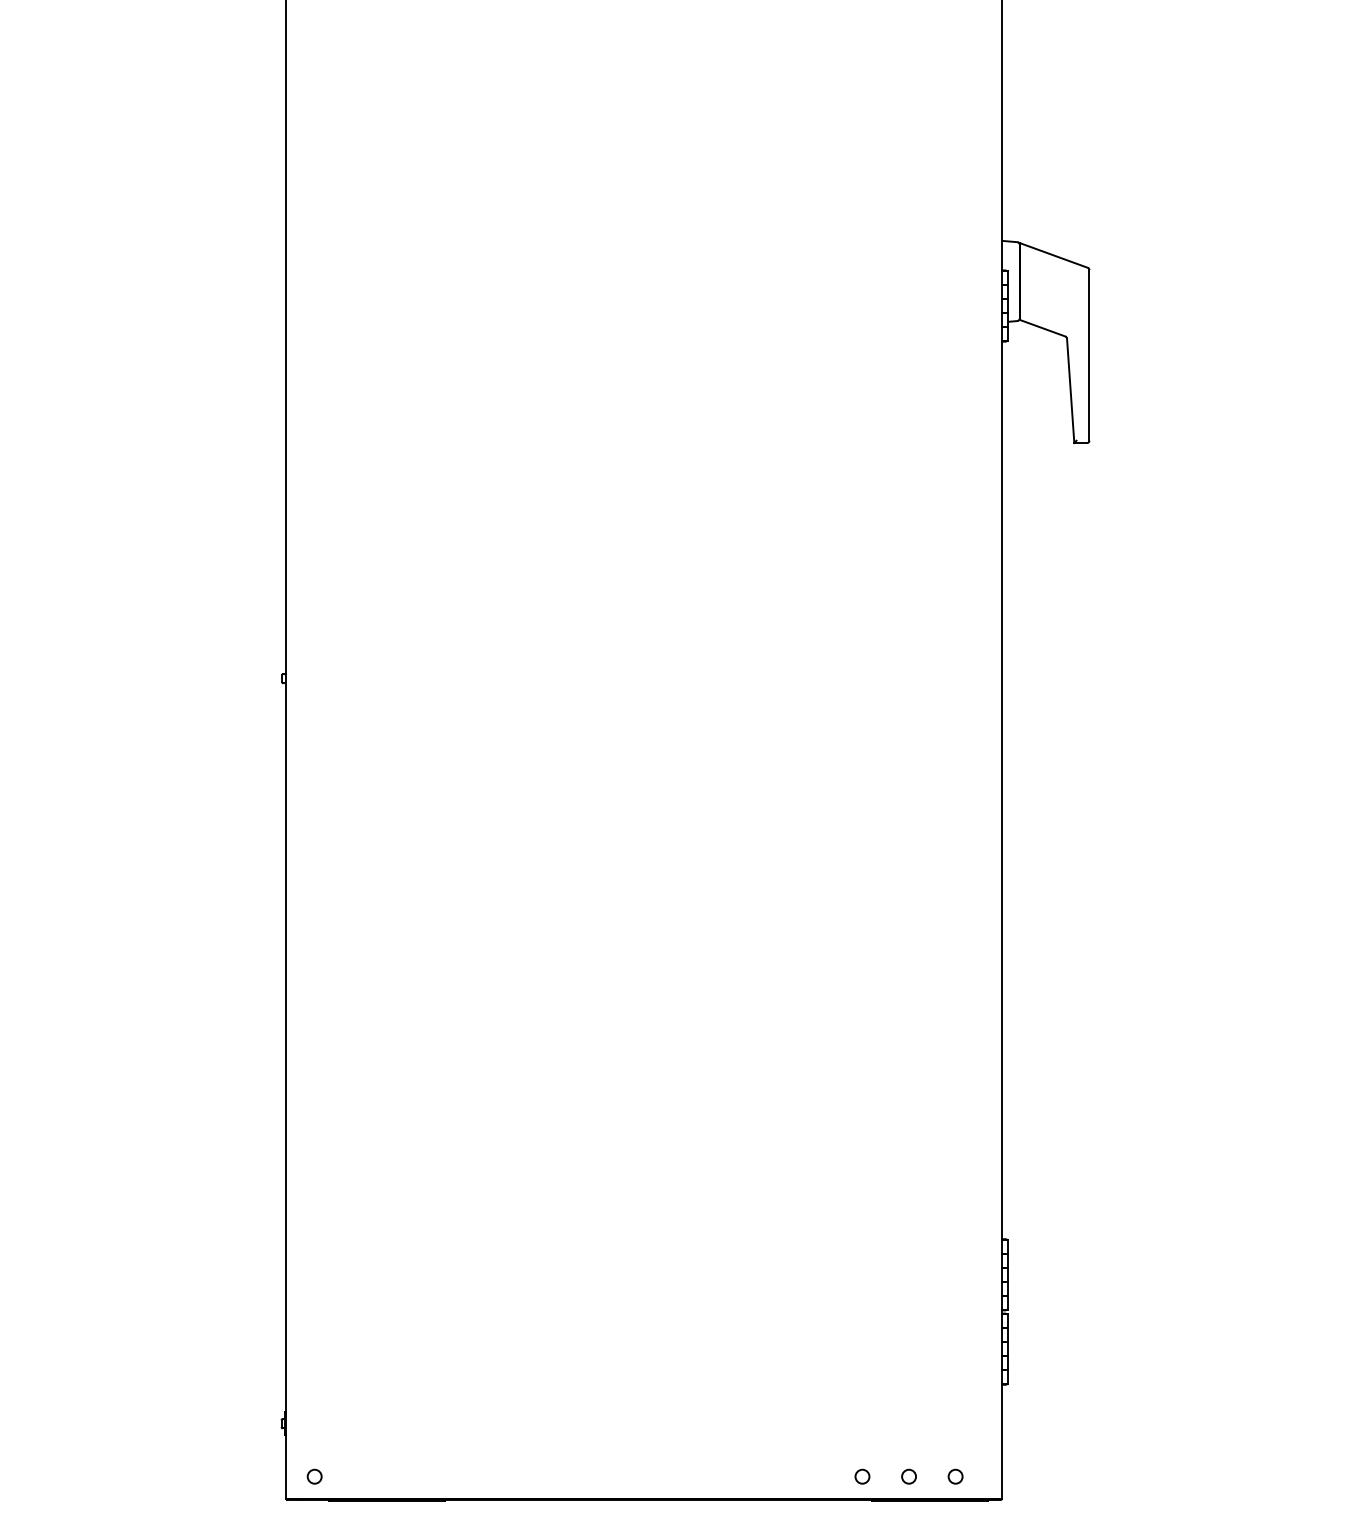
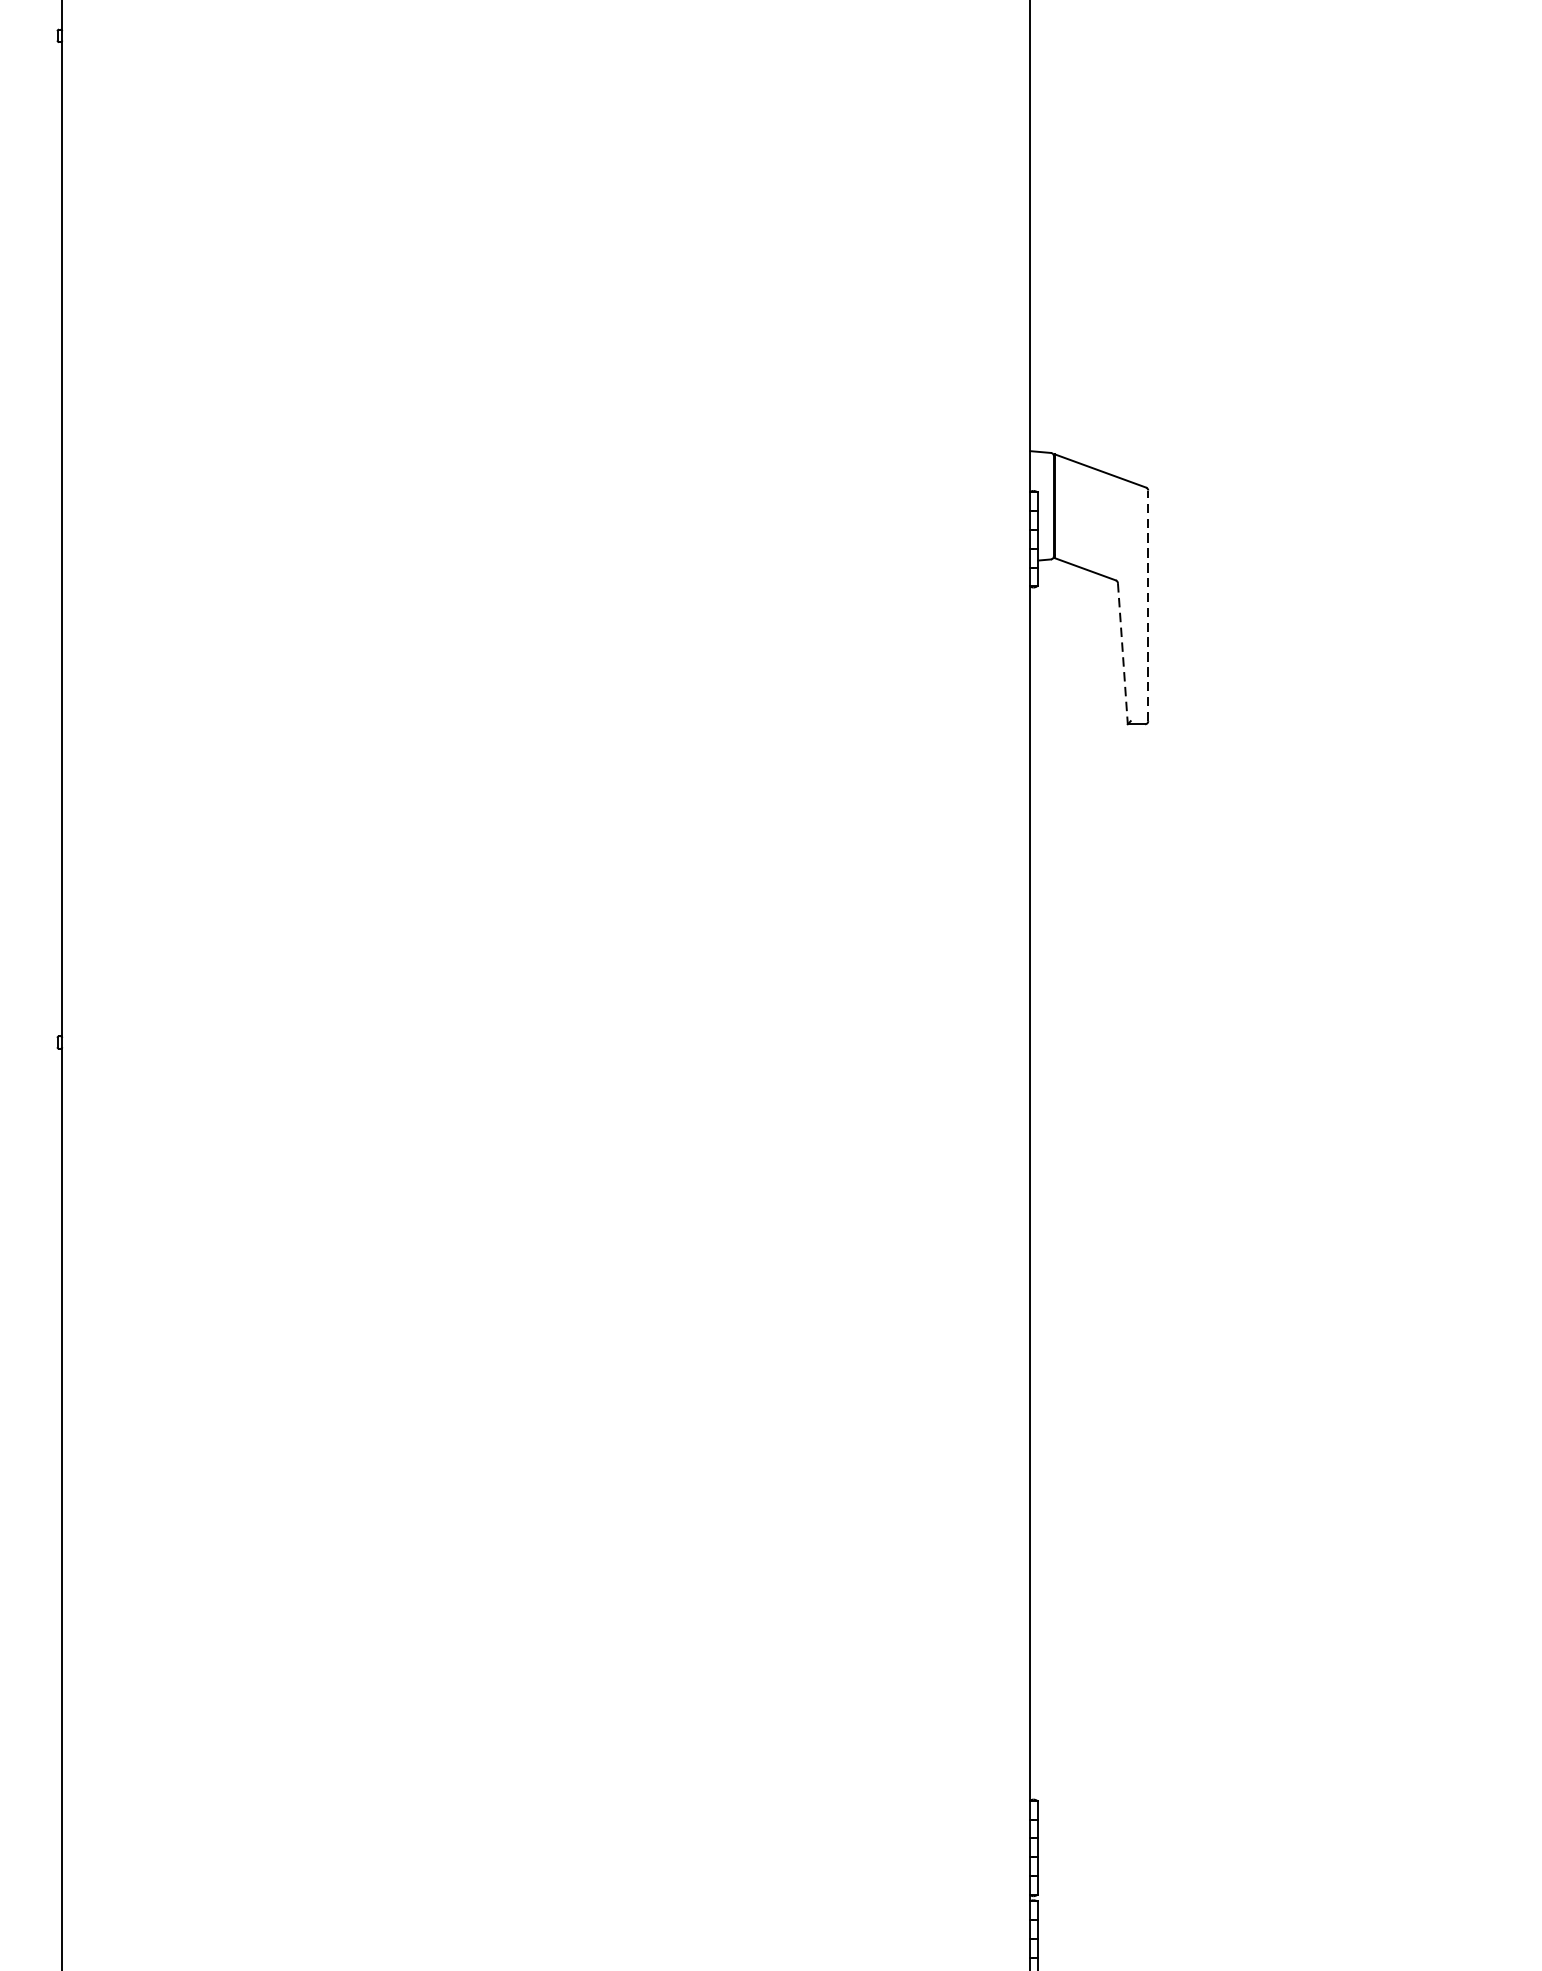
line: (1089, 354) -> (1148, 604), solid -> dashed
line: (1070, 391) -> (1122, 654), solid -> dashed

